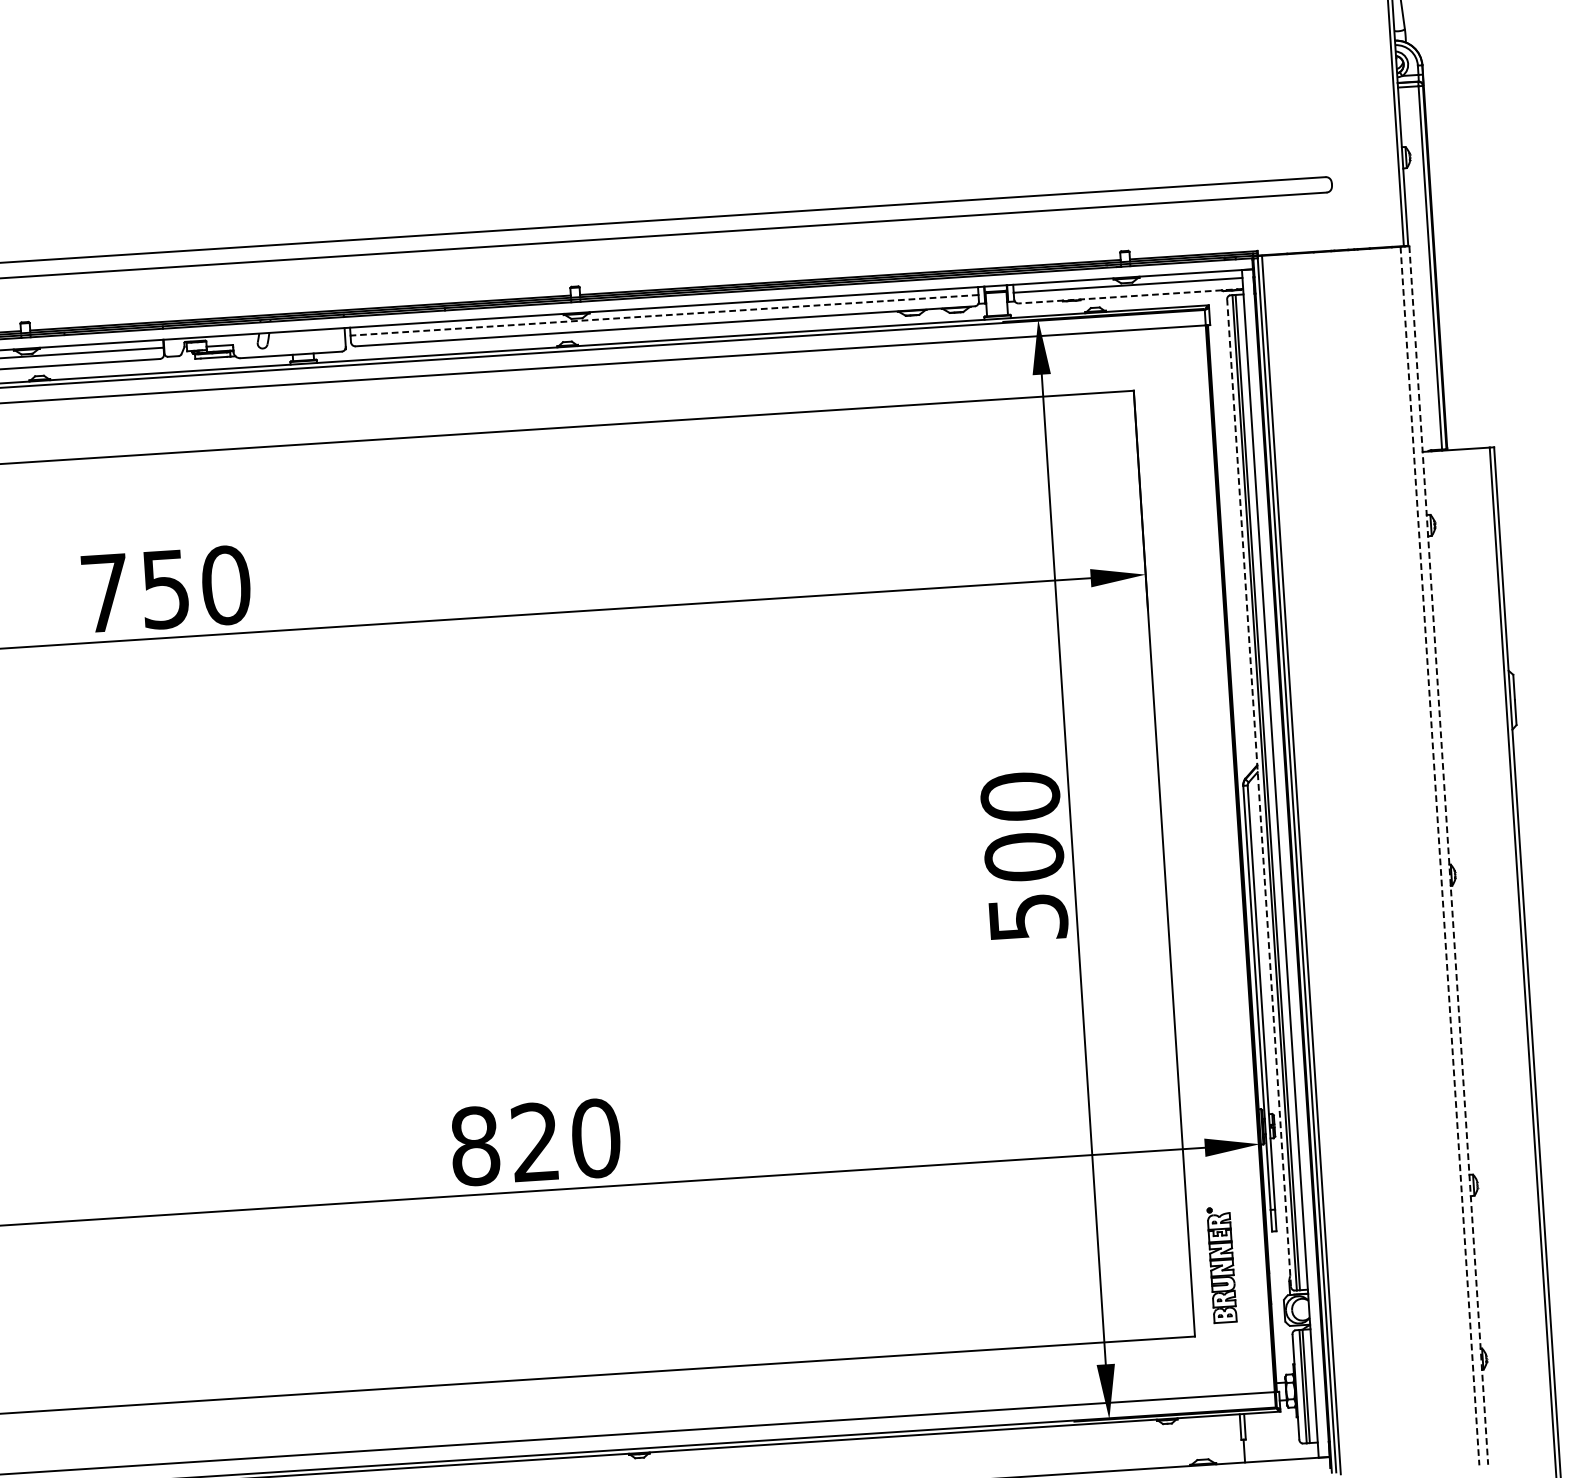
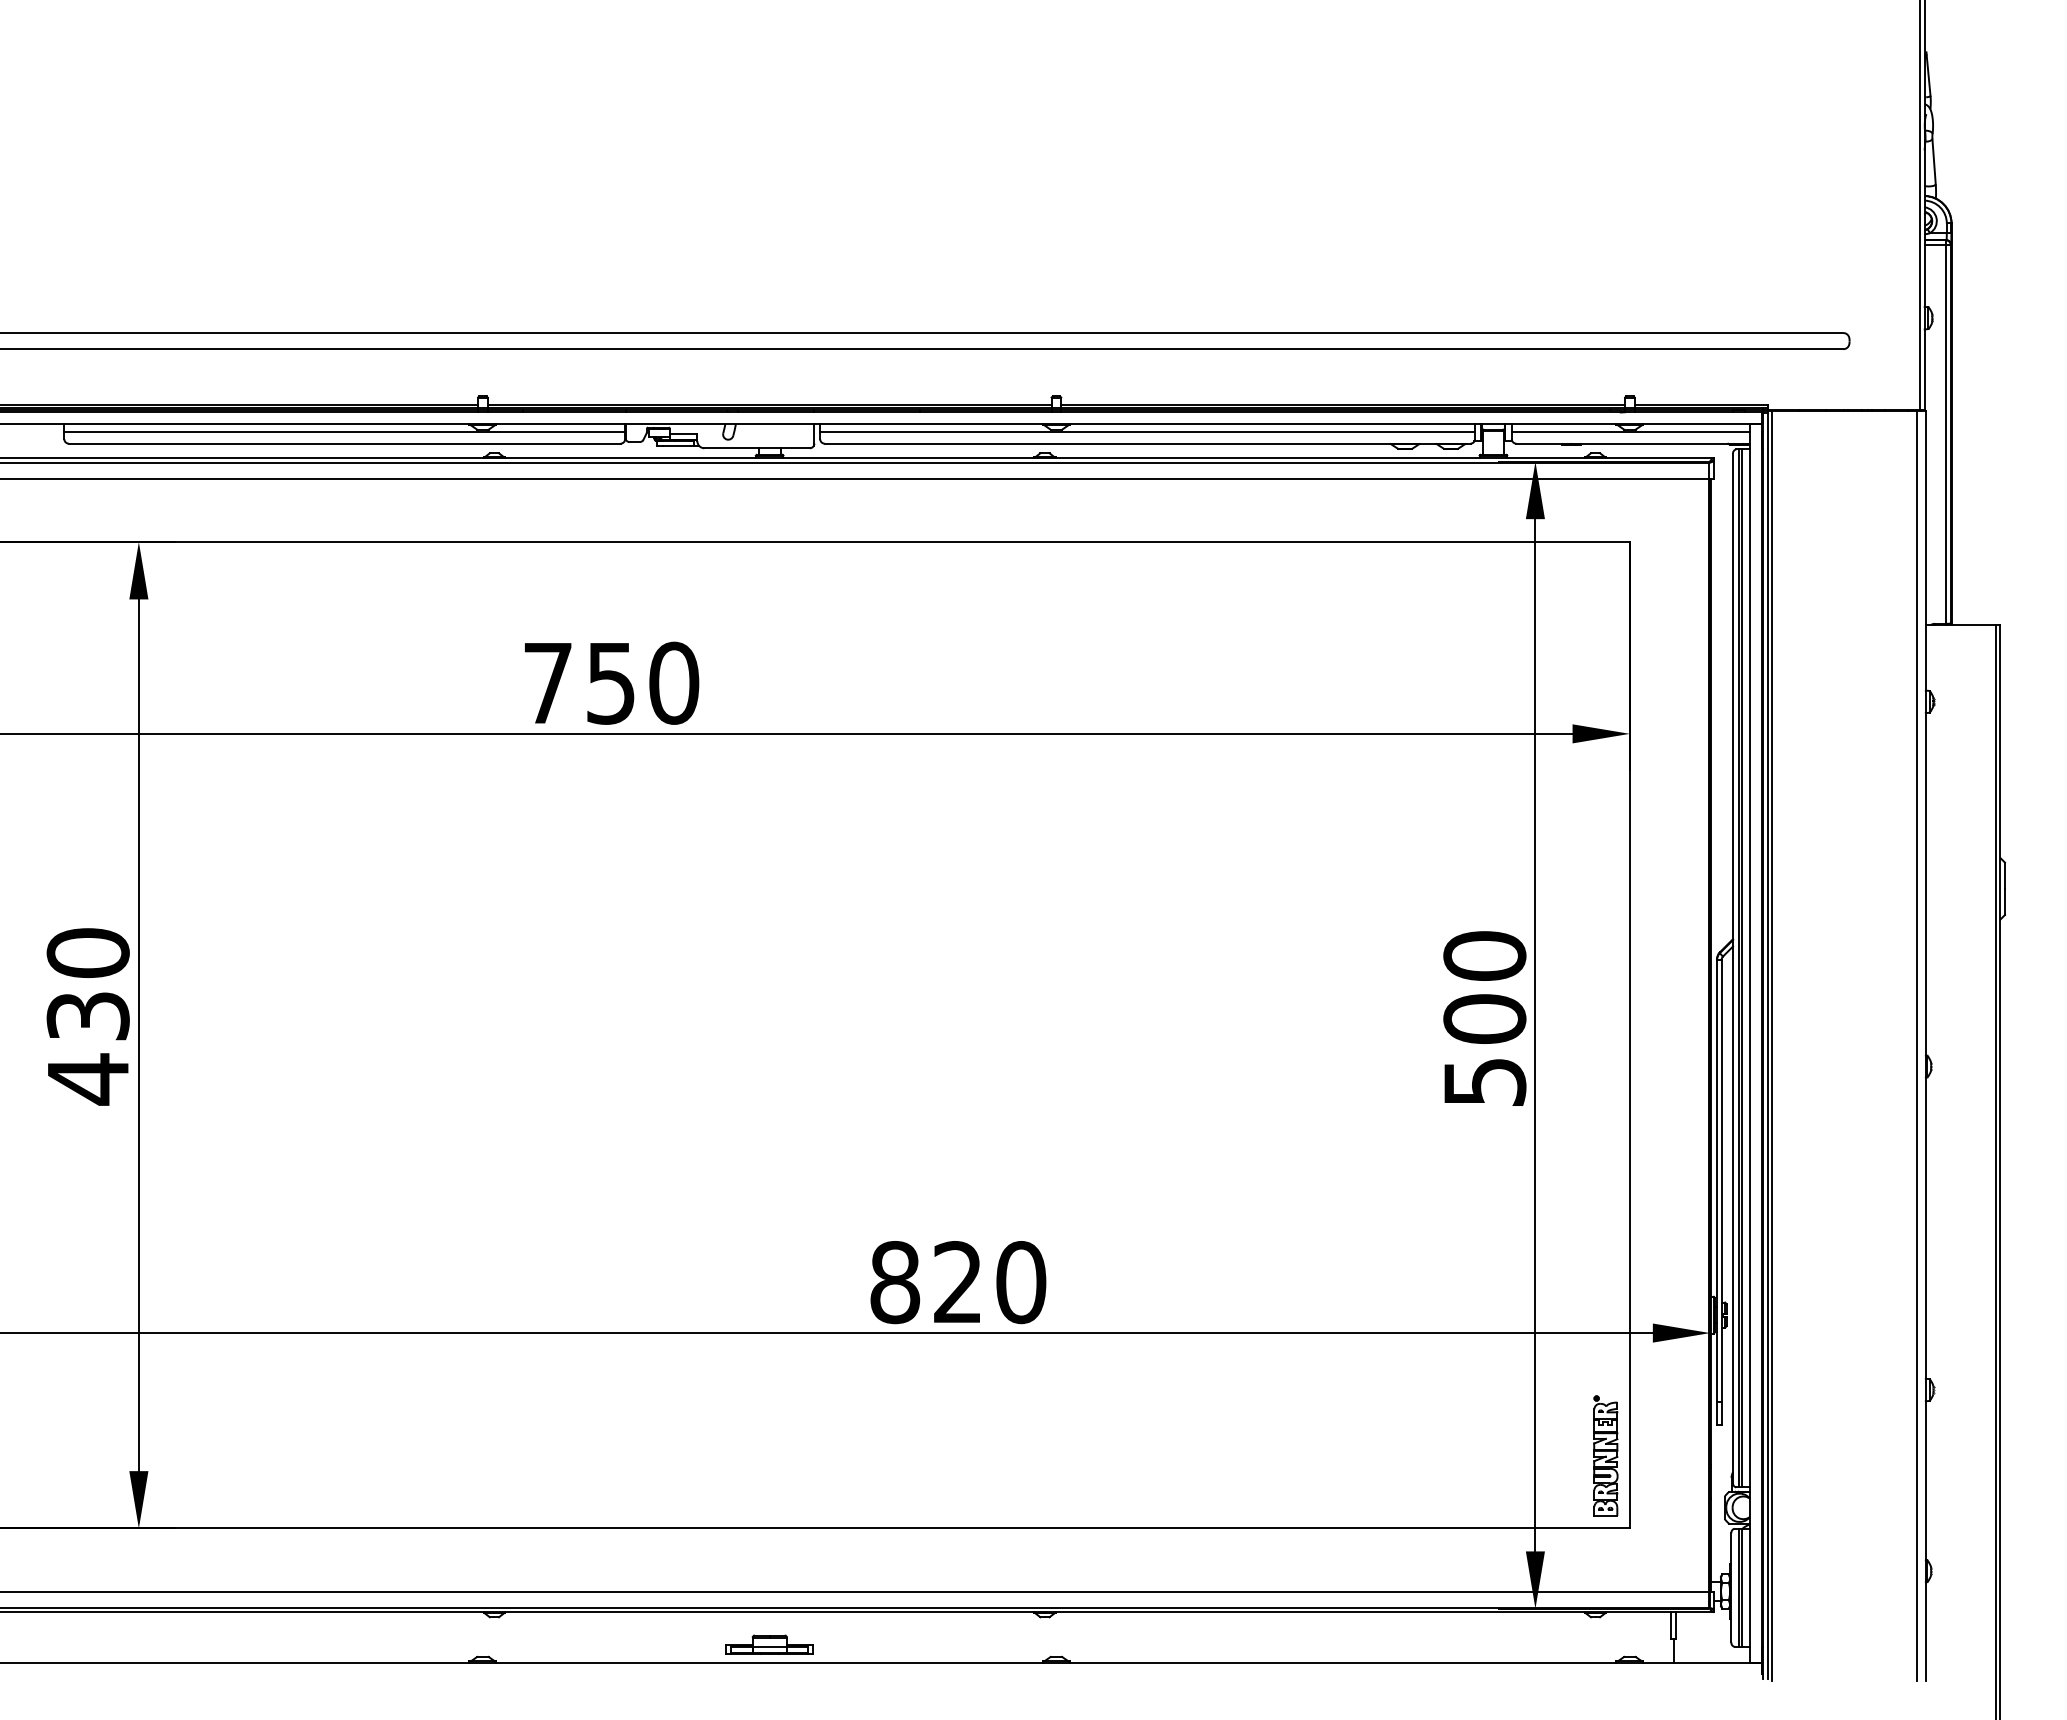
line: (1131, 296) -> (1633, 443), dashed -> solid
line: (664, 315) -> (1147, 432), dashed -> solid
line: (1259, 792) -> (1733, 967), dashed -> solid
line: (1439, 856) -> (1916, 1046), dashed -> solid
line: (1448, 856) -> (1925, 1046), dashed -> solid
part: (1221, 1264) -> (1605, 1455), moved

